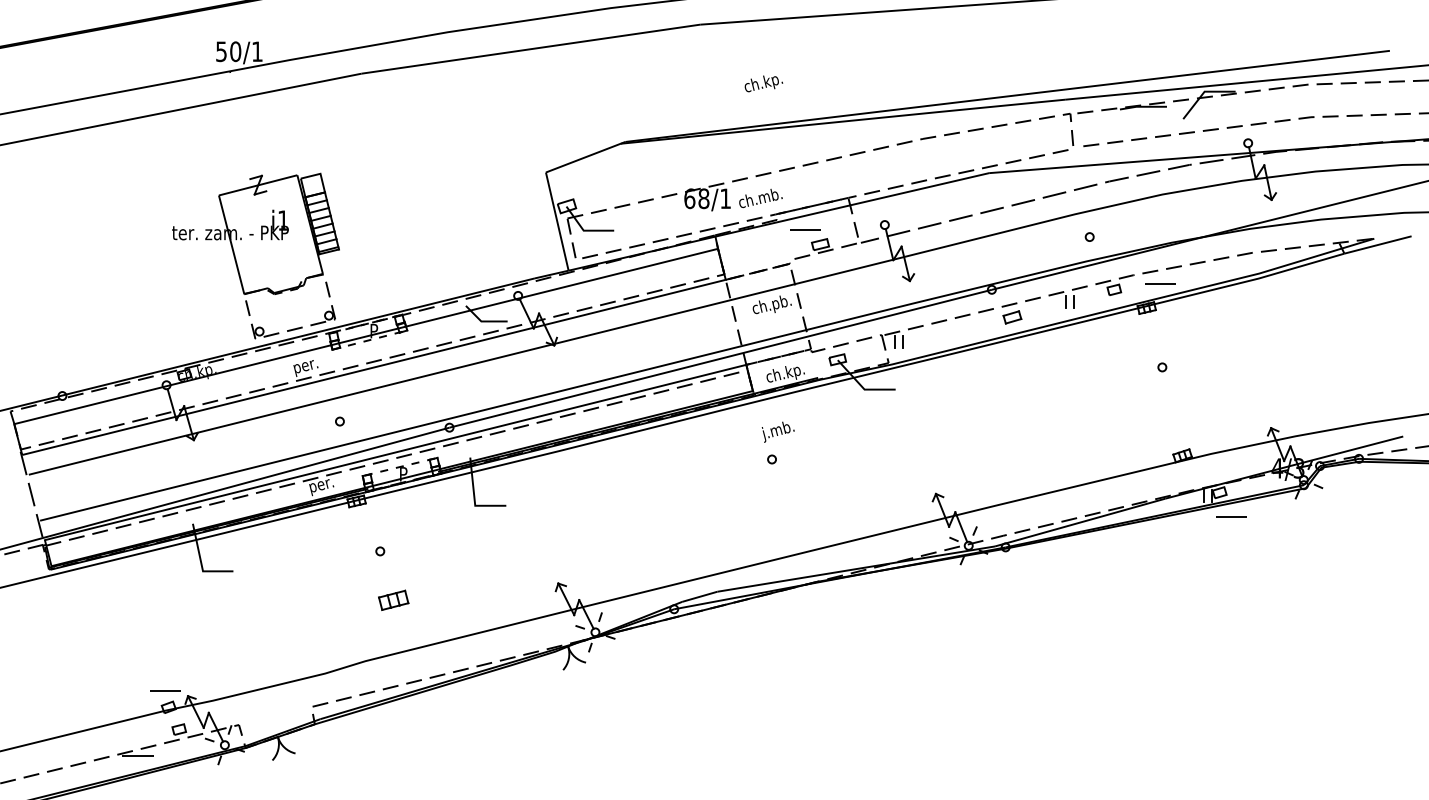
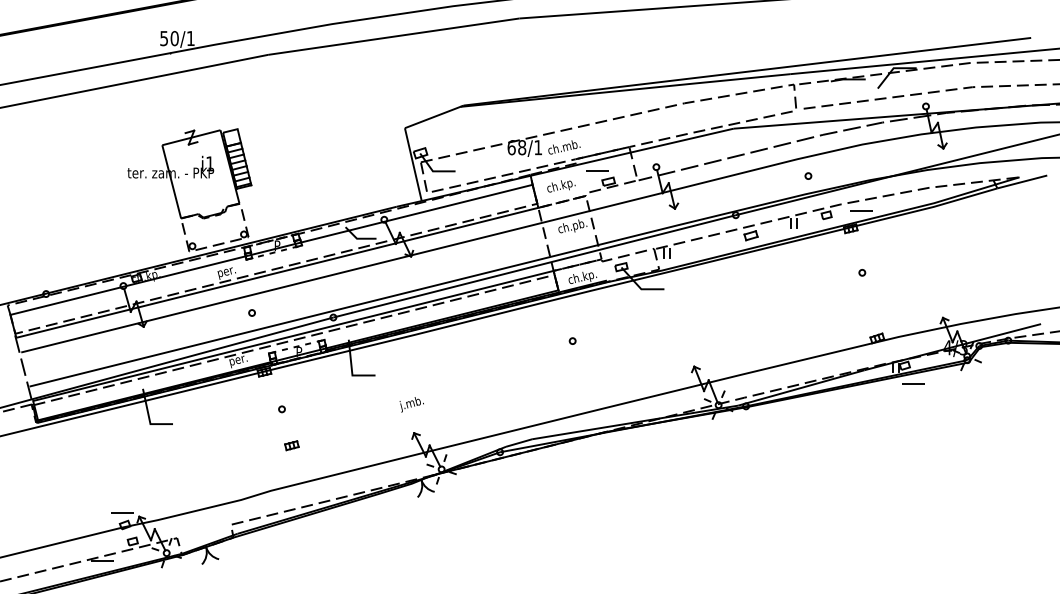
text: (763, 83) -> (561, 186), moved
text: (777, 431) -> (411, 404), moved
part: (393, 600) -> (291, 445), size x0.62

